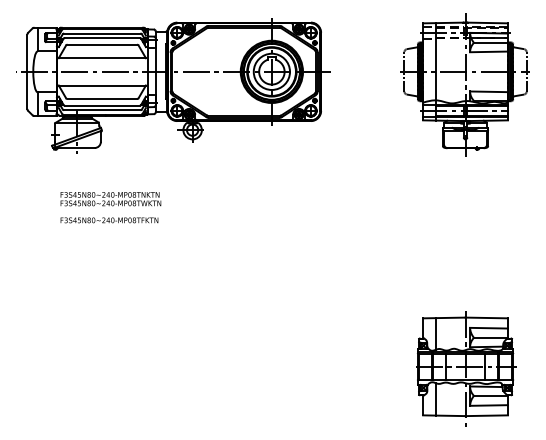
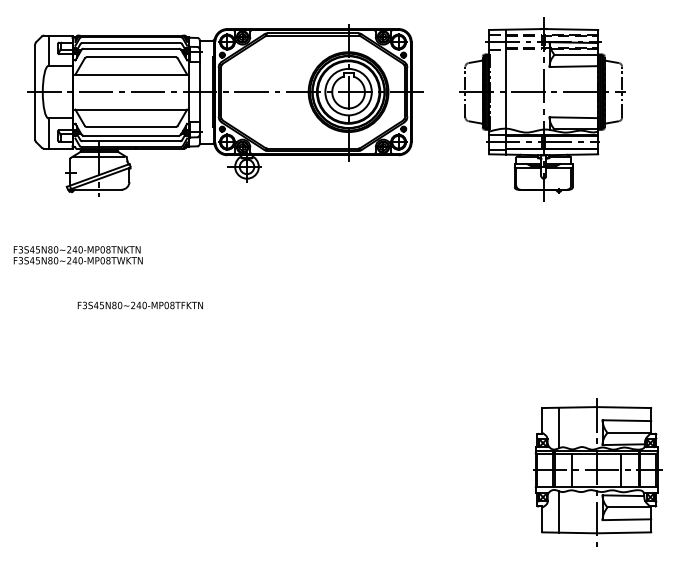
part: (464, 85) -> (542, 109), moved
text: (110, 199) -> (77, 255), moved
text: (108, 220) -> (139, 305), moved

